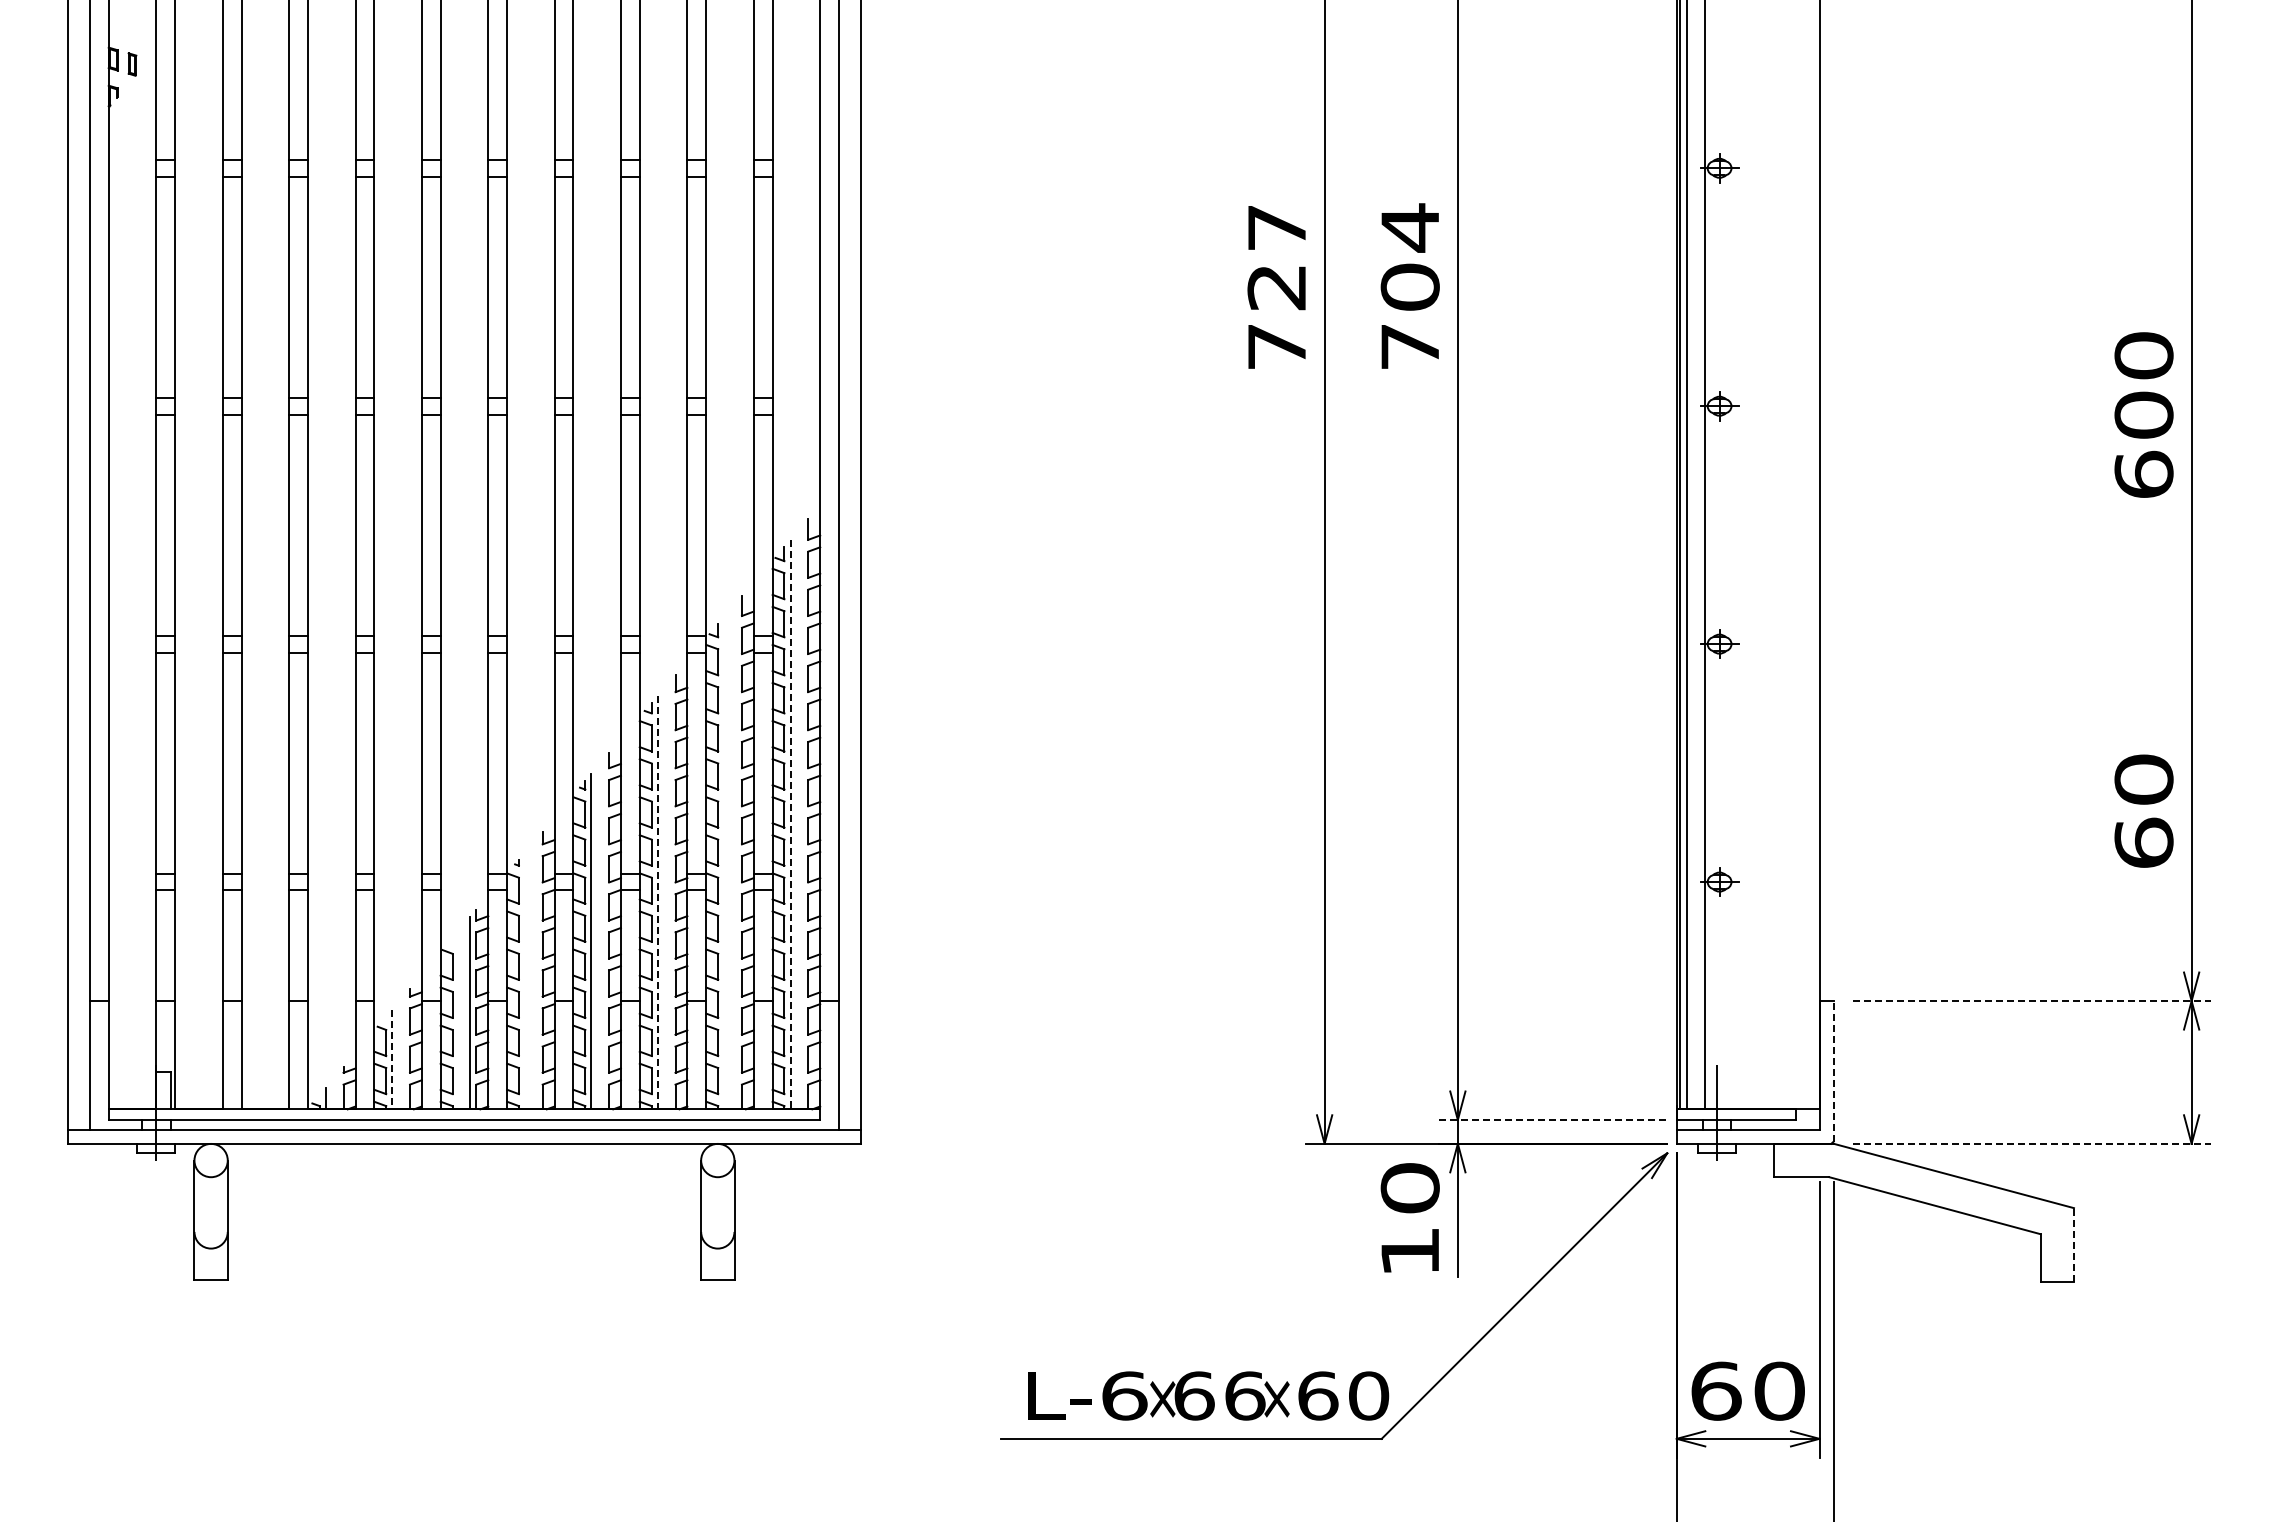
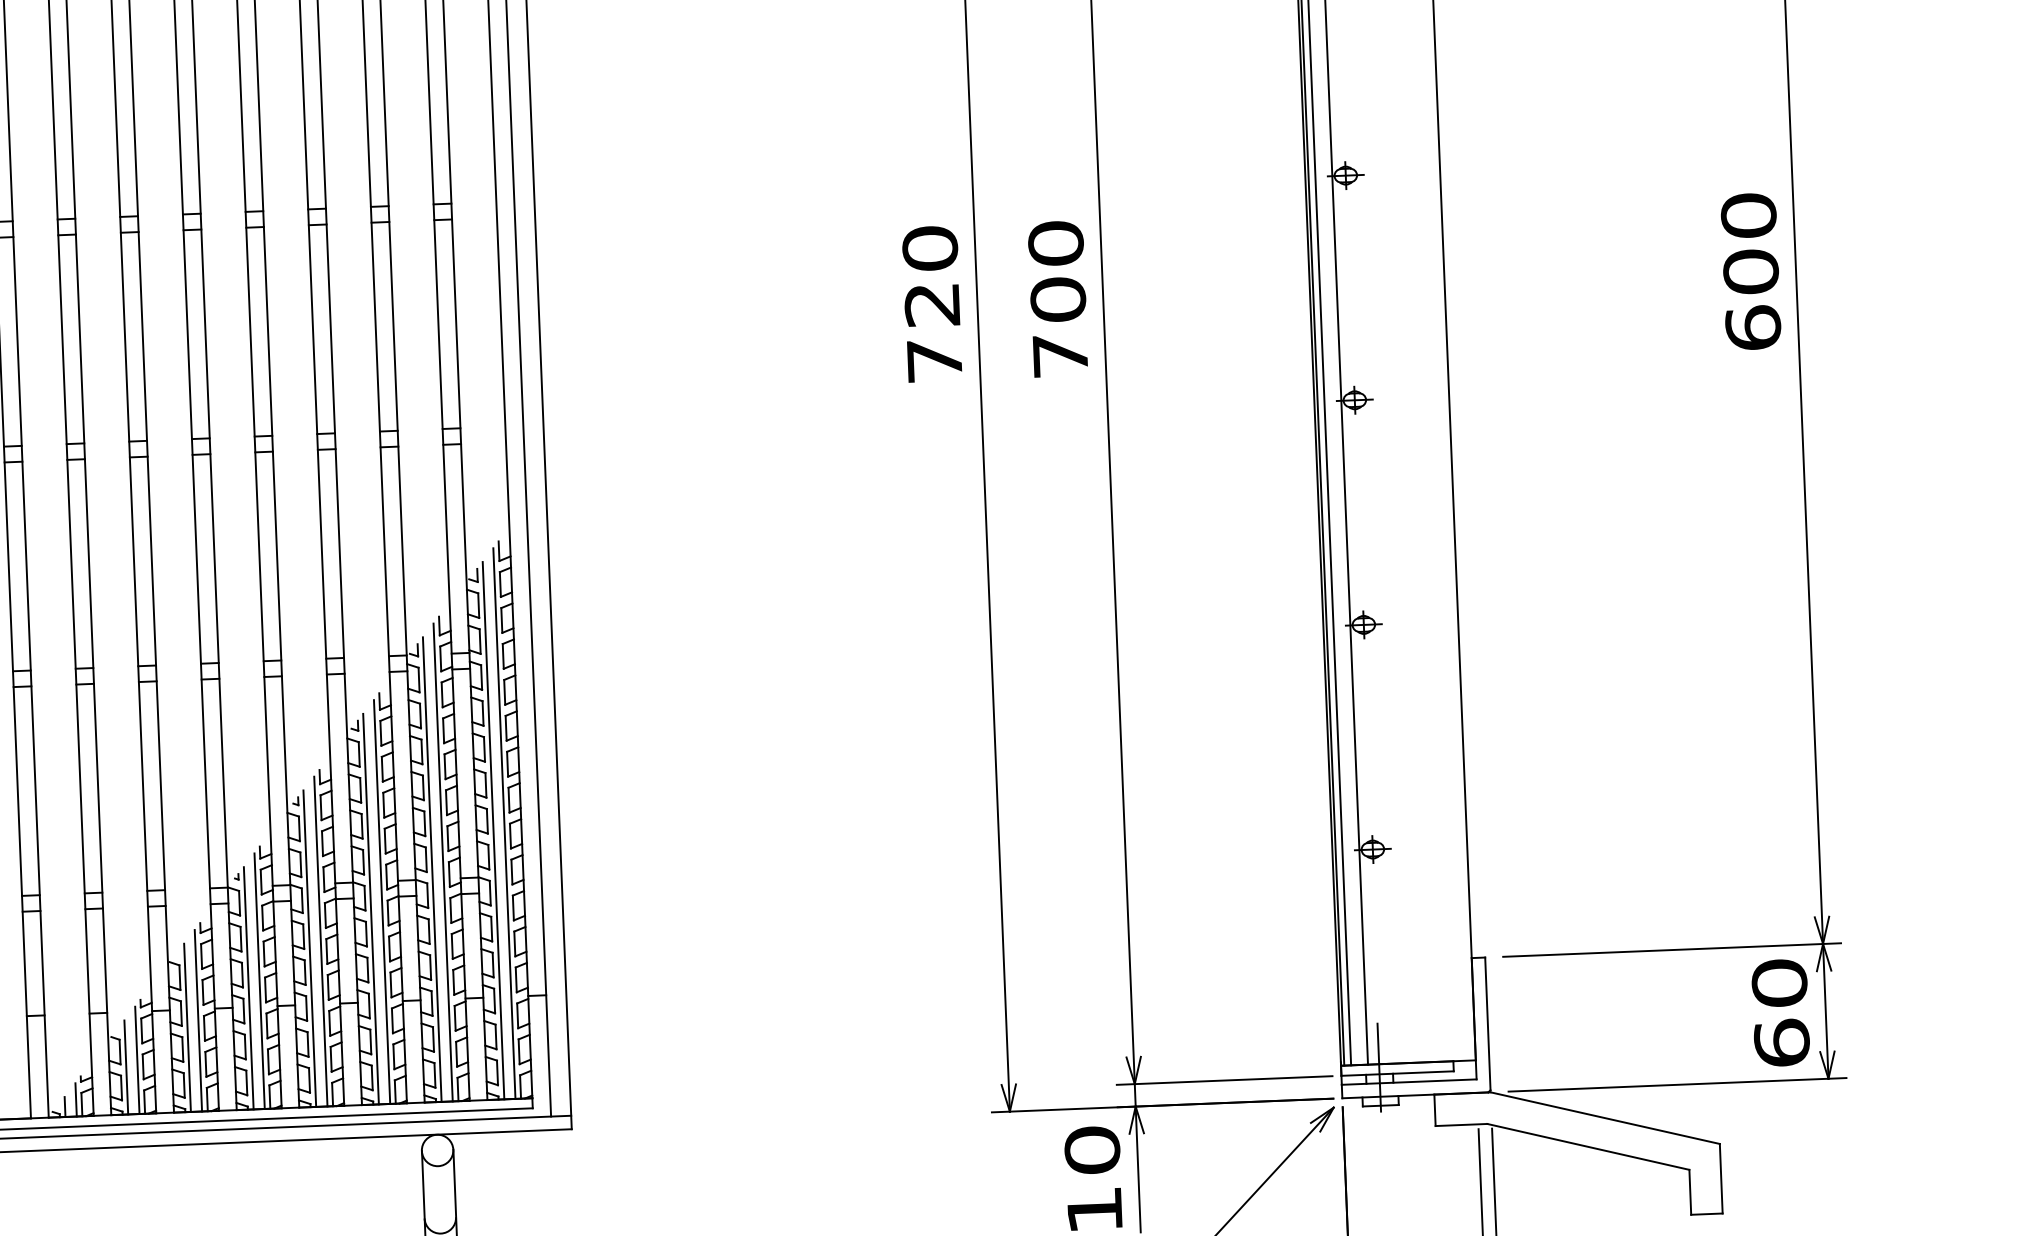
text: (1276, 227) -> (929, 248), 727 -> 720
text: (1409, 227) -> (1055, 243), 704 -> 700
text: (2143, 414) -> (1750, 271), moved
text: (2143, 810) -> (1780, 1012), moved
line: (802, 817) -> (504, 823), added
line: (790, 824) -> (493, 830), dashed -> solid
line: (735, 856) -> (442, 862), added
line: (724, 863) -> (432, 869), added
line: (669, 895) -> (381, 902), added
line: (657, 902) -> (370, 909), dashed -> solid
line: (603, 934) -> (321, 941), added
line: (536, 973) -> (259, 980), added
line: (525, 980) -> (249, 987), added
line: (2031, 1001) -> (1671, 950), dashed -> solid
line: (458, 1020) -> (187, 1028), added
line: (404, 1052) -> (137, 1060), added
line: (392, 1059) -> (126, 1067), dashed -> solid
line: (1833, 1070) -> (1487, 1023), dashed -> solid
line: (337, 1091) -> (75, 1099), added
line: (1553, 1120) -> (1225, 1080), dashed -> solid
line: (2031, 1143) -> (1677, 1084), dashed -> solid
line: (2074, 1244) -> (1721, 1178), dashed -> solid

